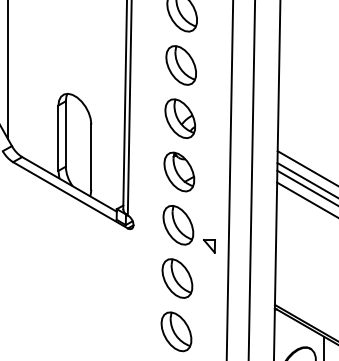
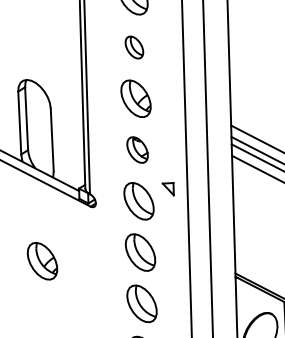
part: (180, 65) -> (133, 47), size x0.6
part: (179, 171) -> (137, 149), size x0.7
part: (209, 246) -> (168, 189), moved
part: (74, 282) -> (41, 261), added

